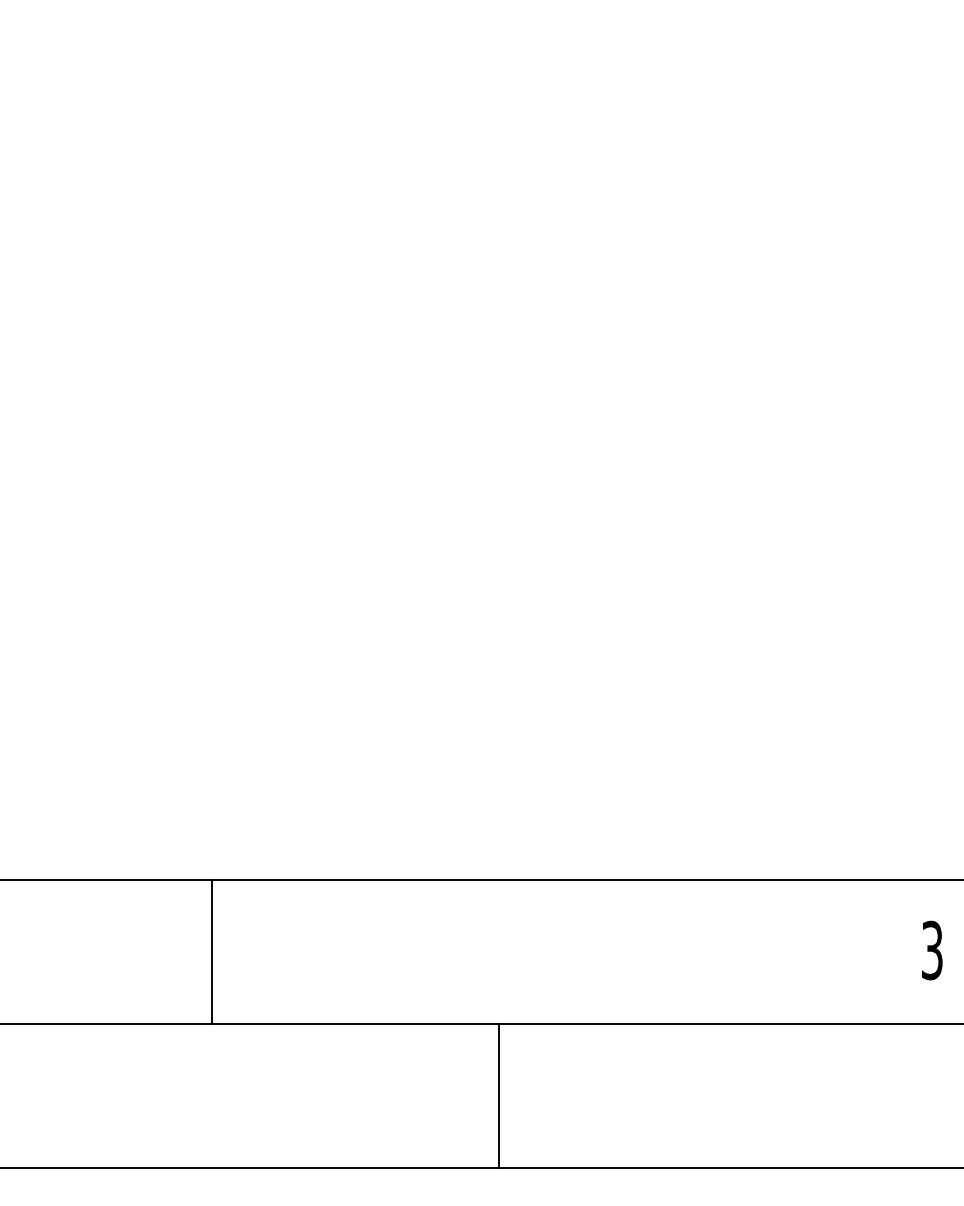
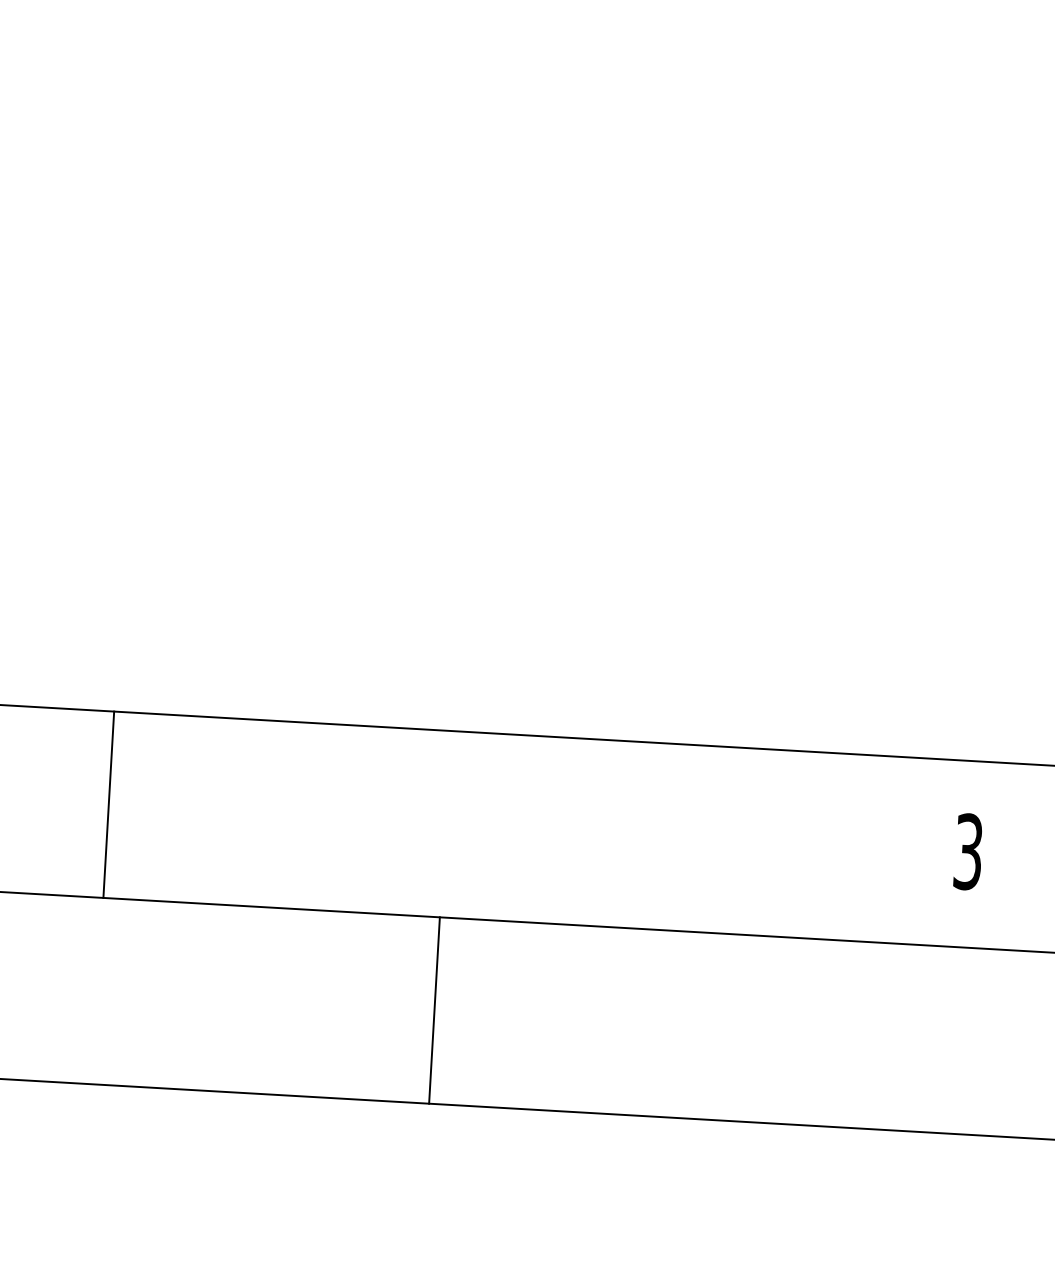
line: (211, 952) -> (108, 804), moved
line: (499, 1096) -> (434, 1010), moved

